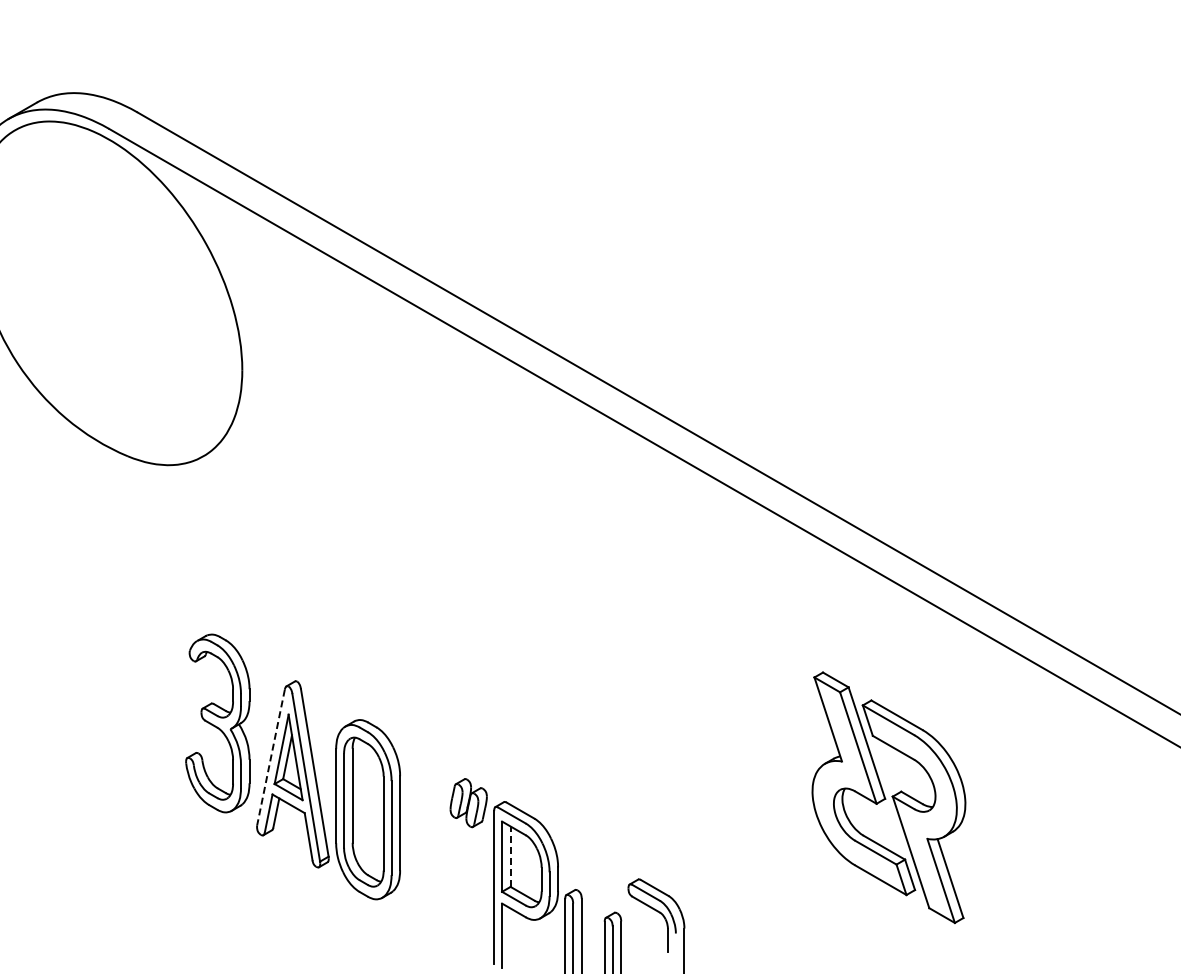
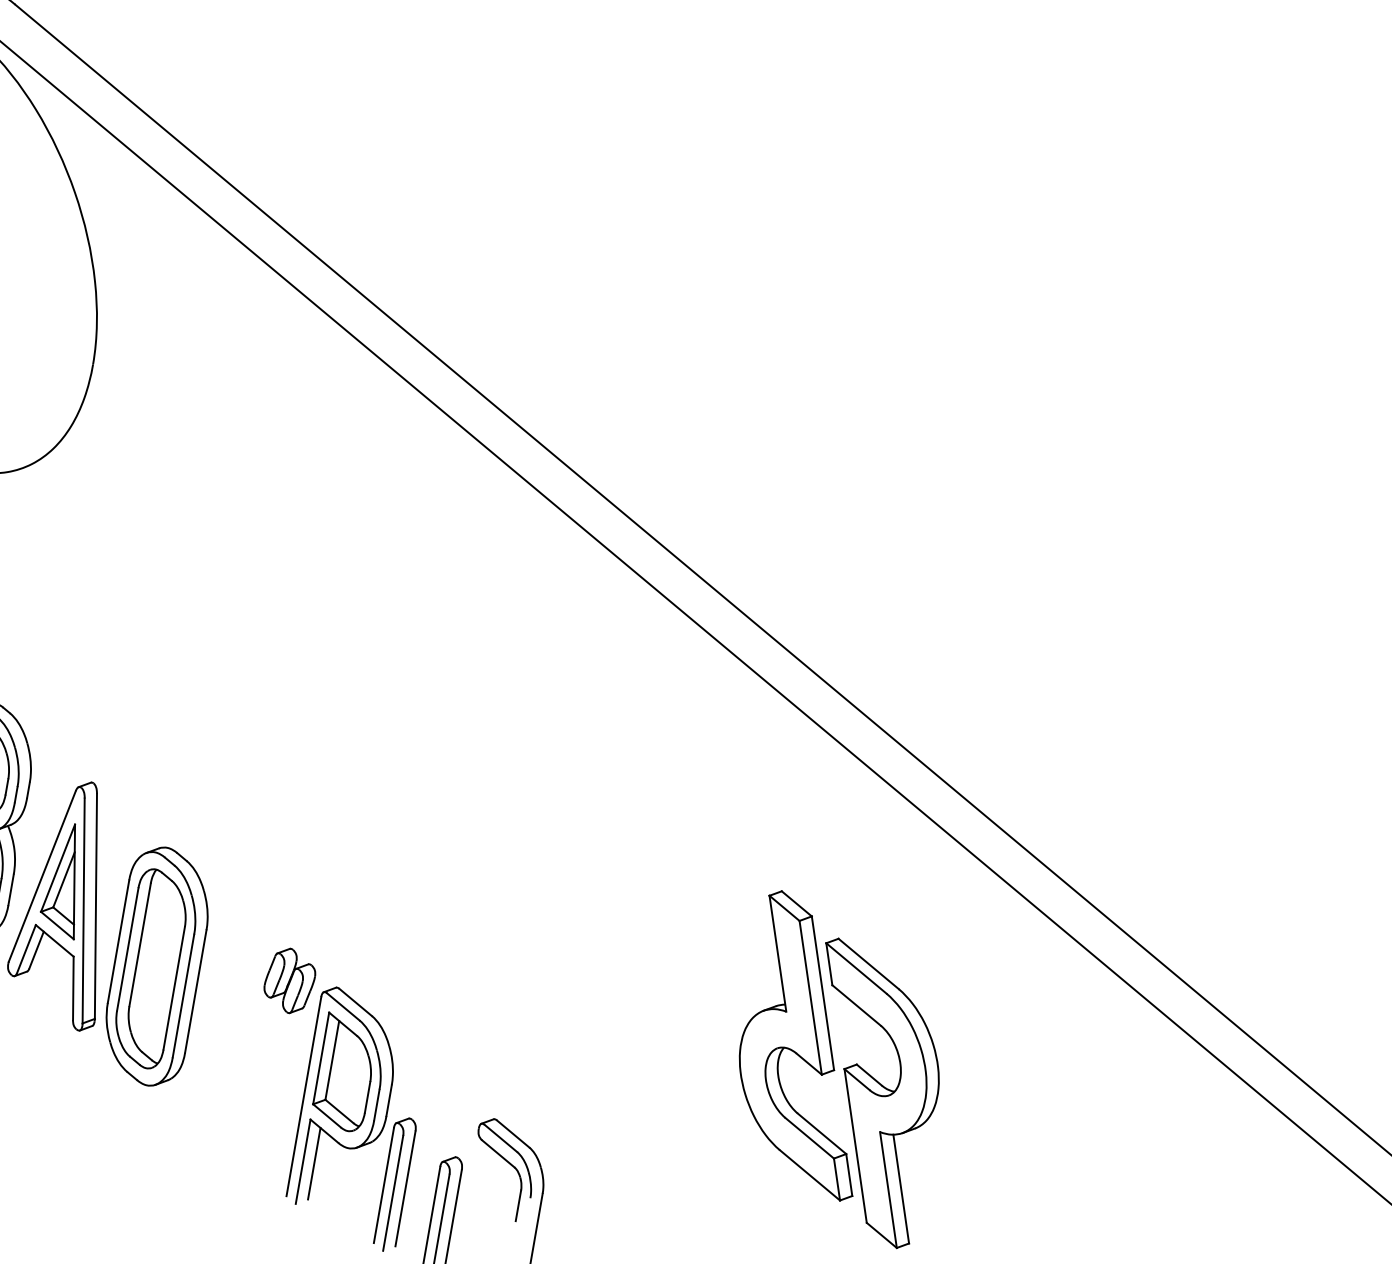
line: (270, 757) -> (41, 876), dashed -> solid
line: (510, 856) -> (332, 1060), dashed -> solid
line: (510, 935) -> (314, 1163), added

